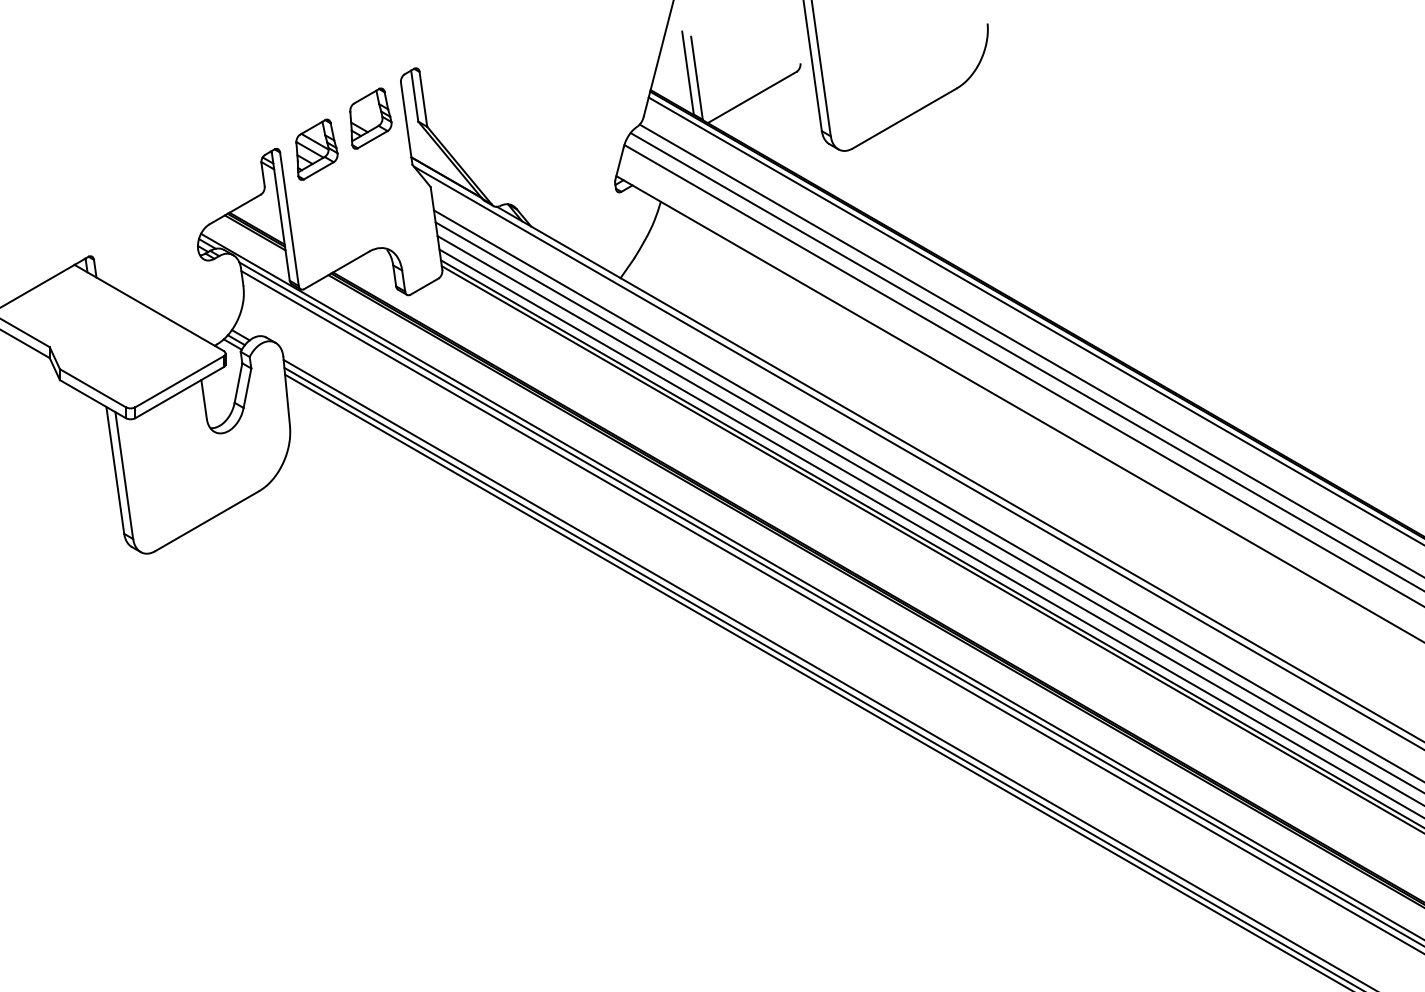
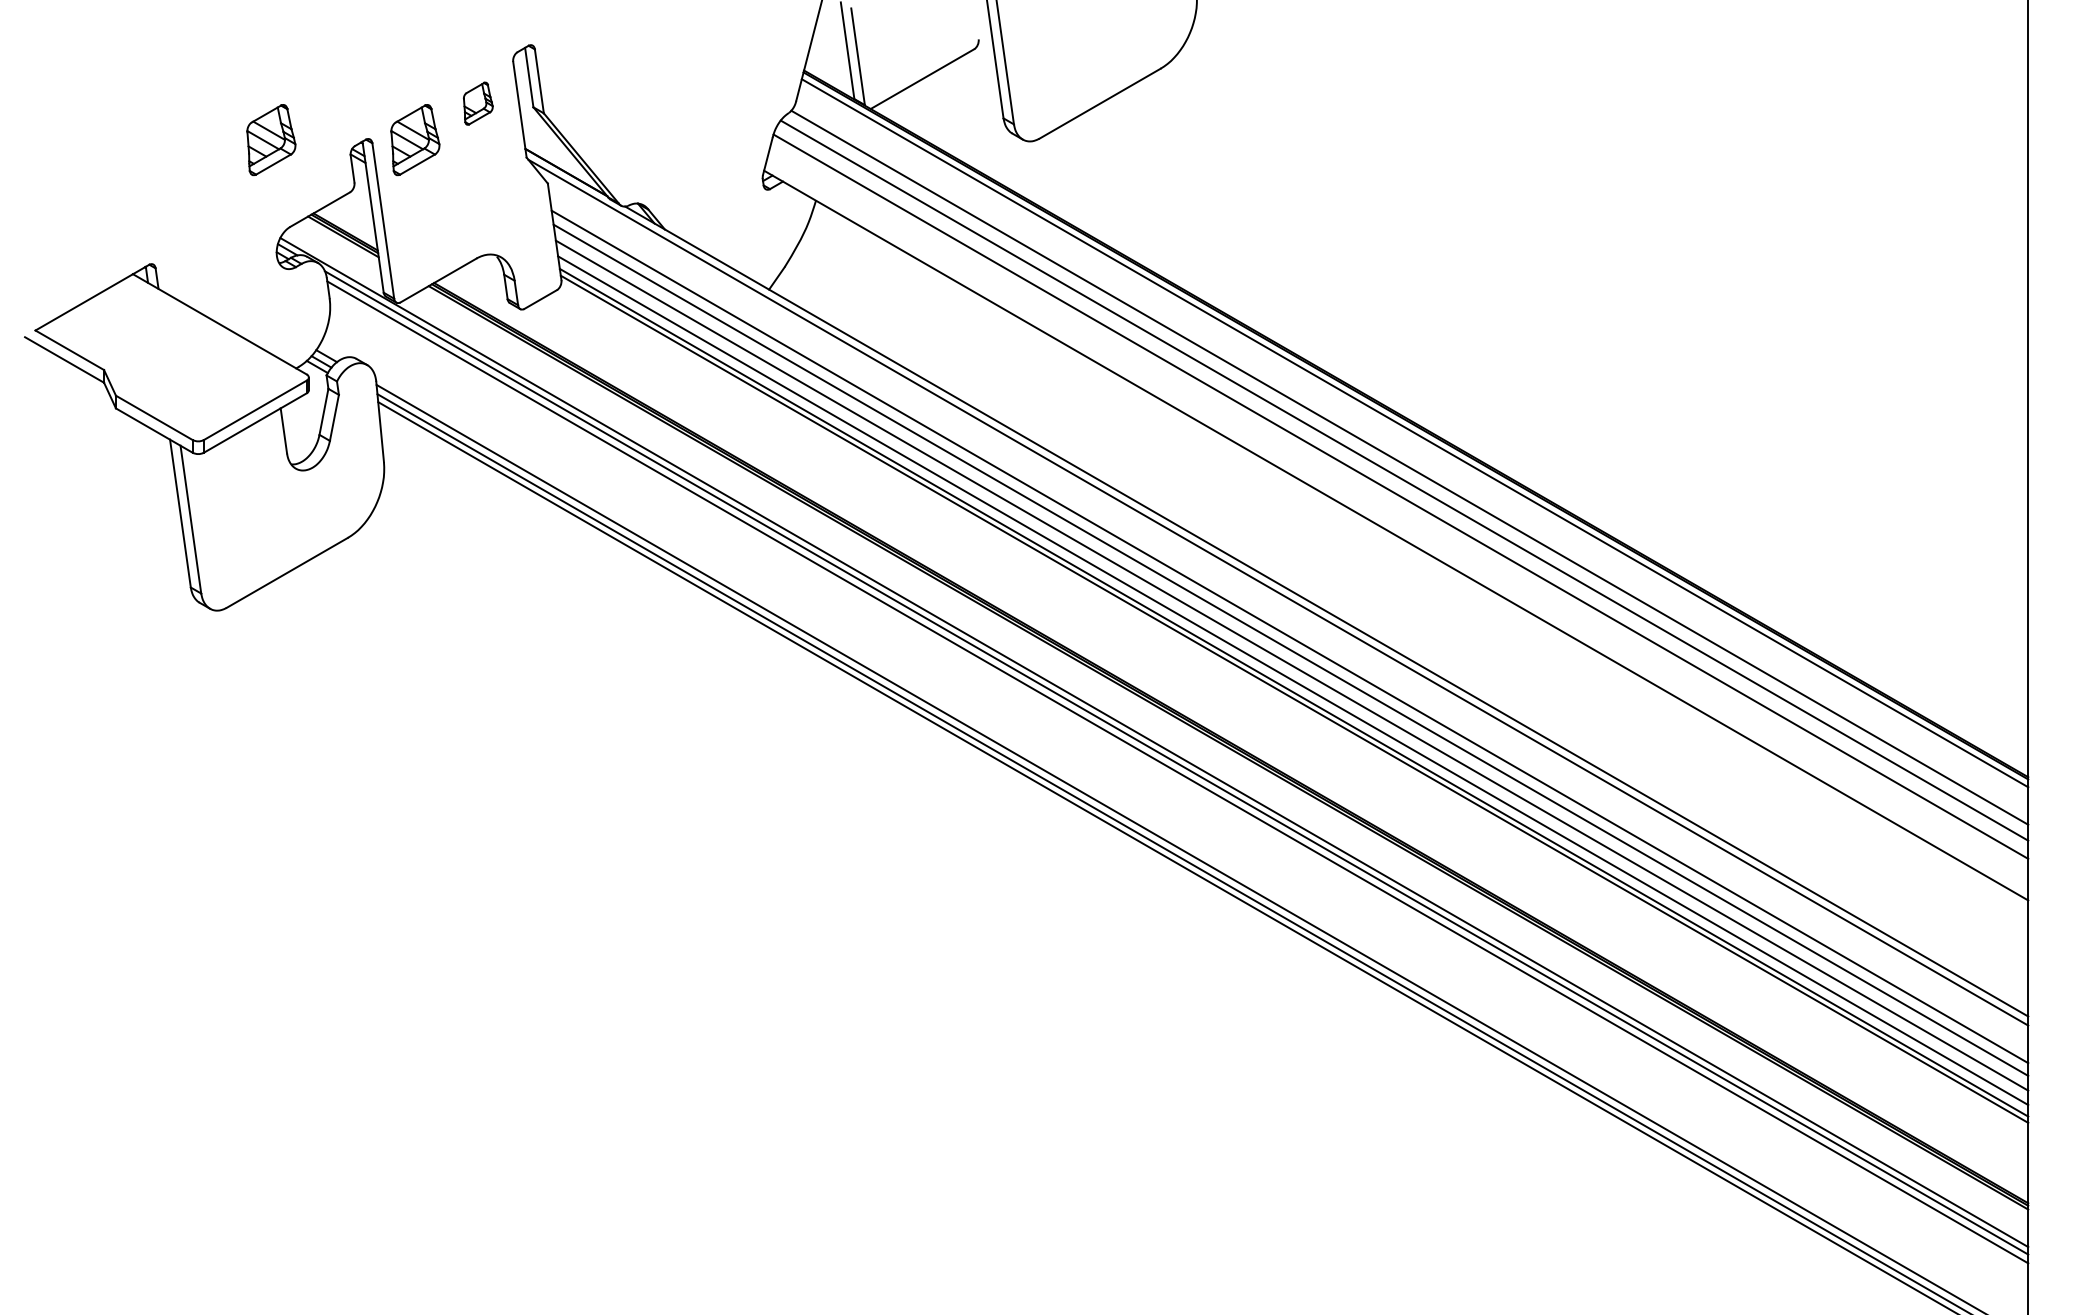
part: (371, 118) -> (478, 103), size x0.6
part: (193, 150) -> (271, 140), added

